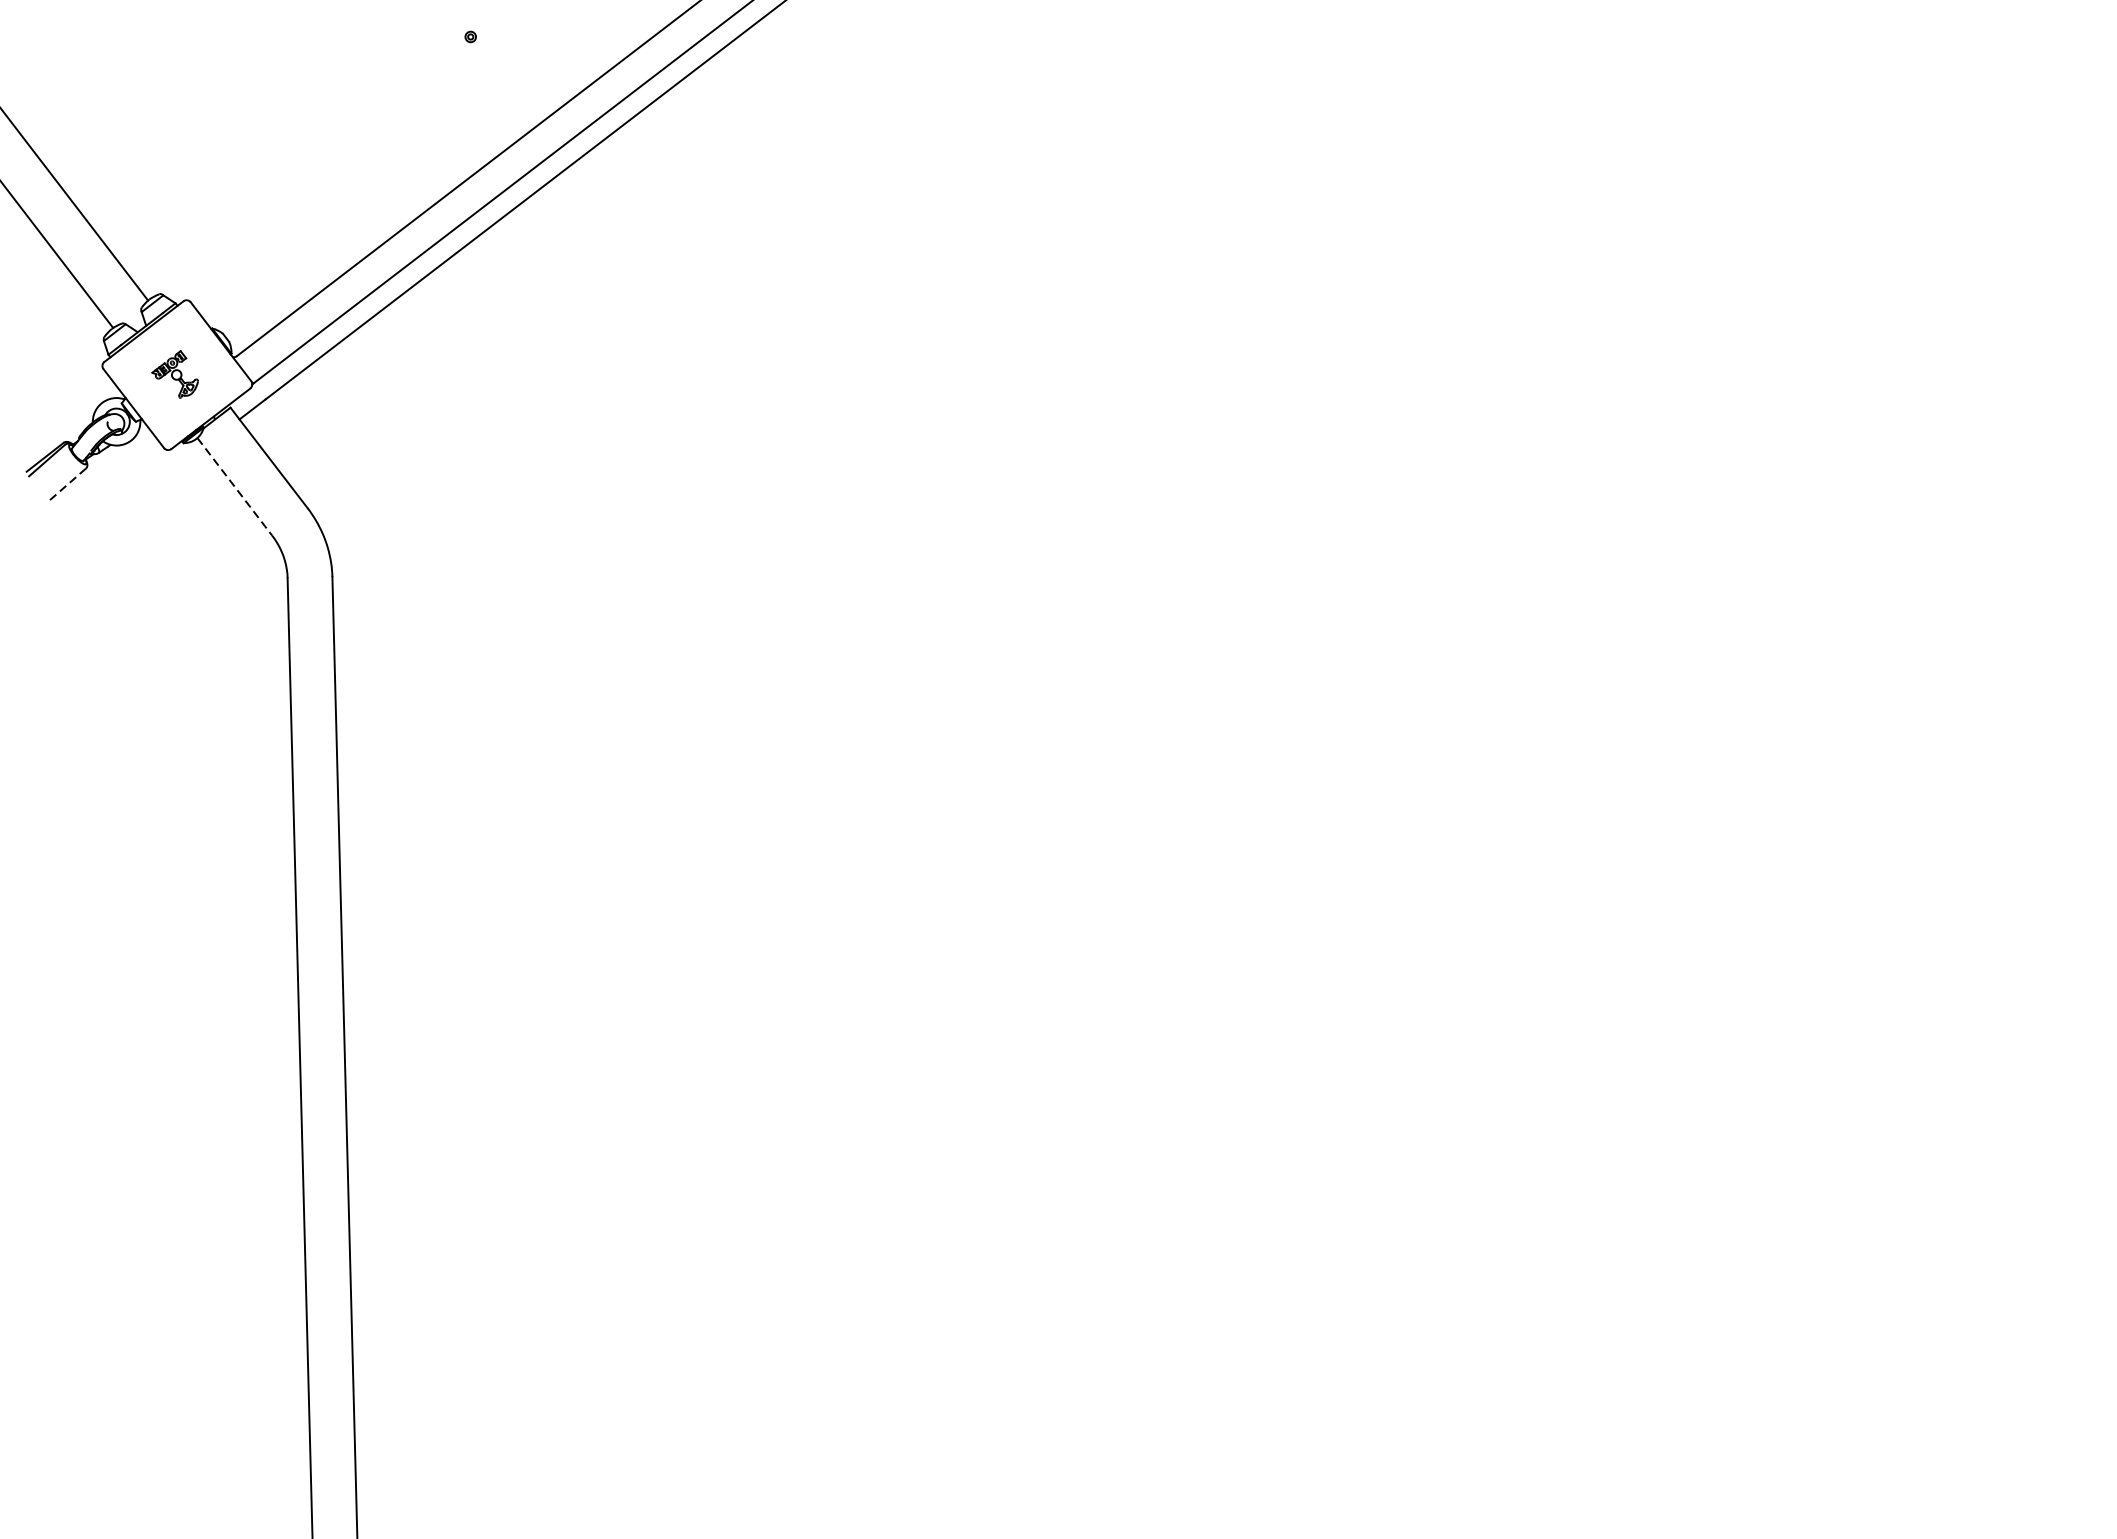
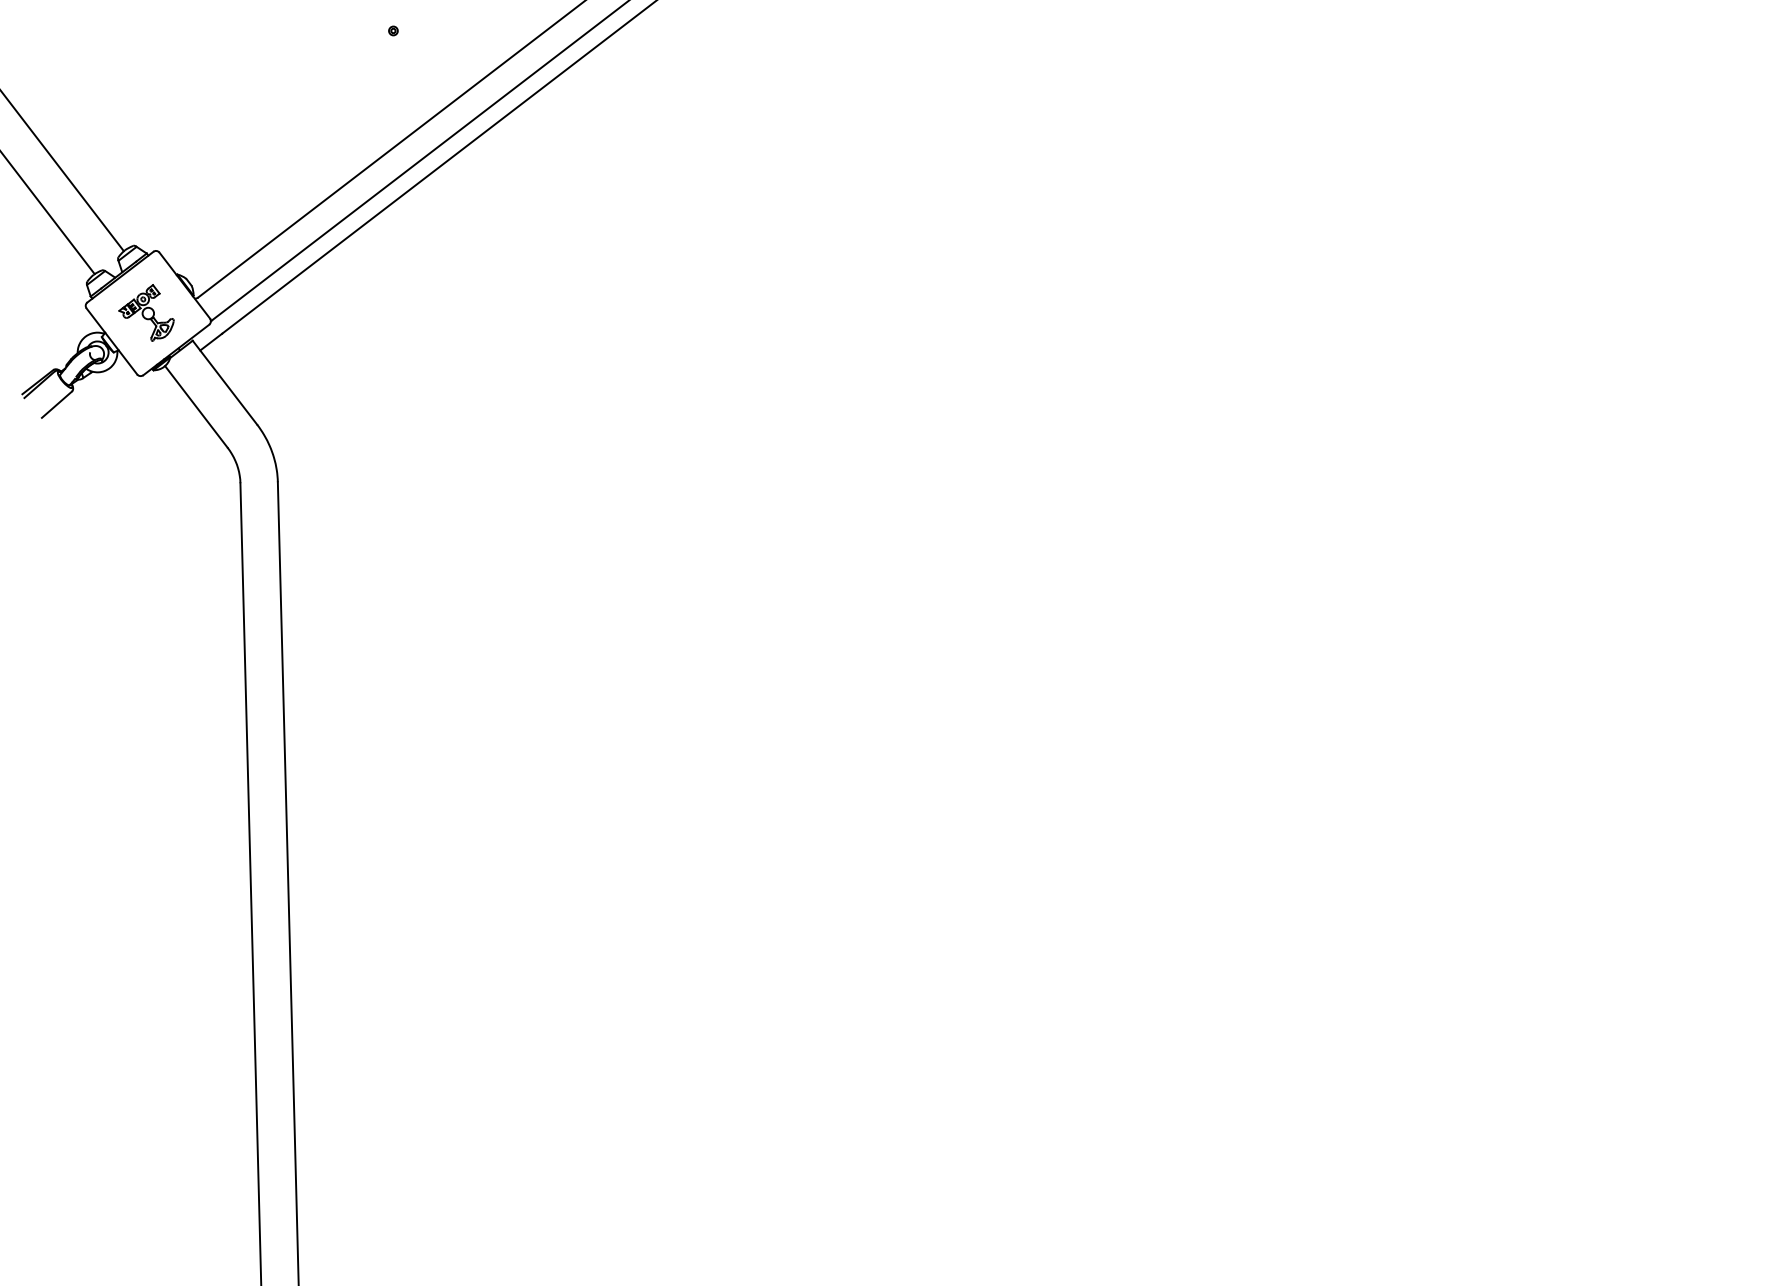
part: (175, 373) -> (146, 312), size x1.43
line: (67, 484) -> (56, 404), dashed -> solid
line: (235, 487) -> (196, 407), dashed -> solid

